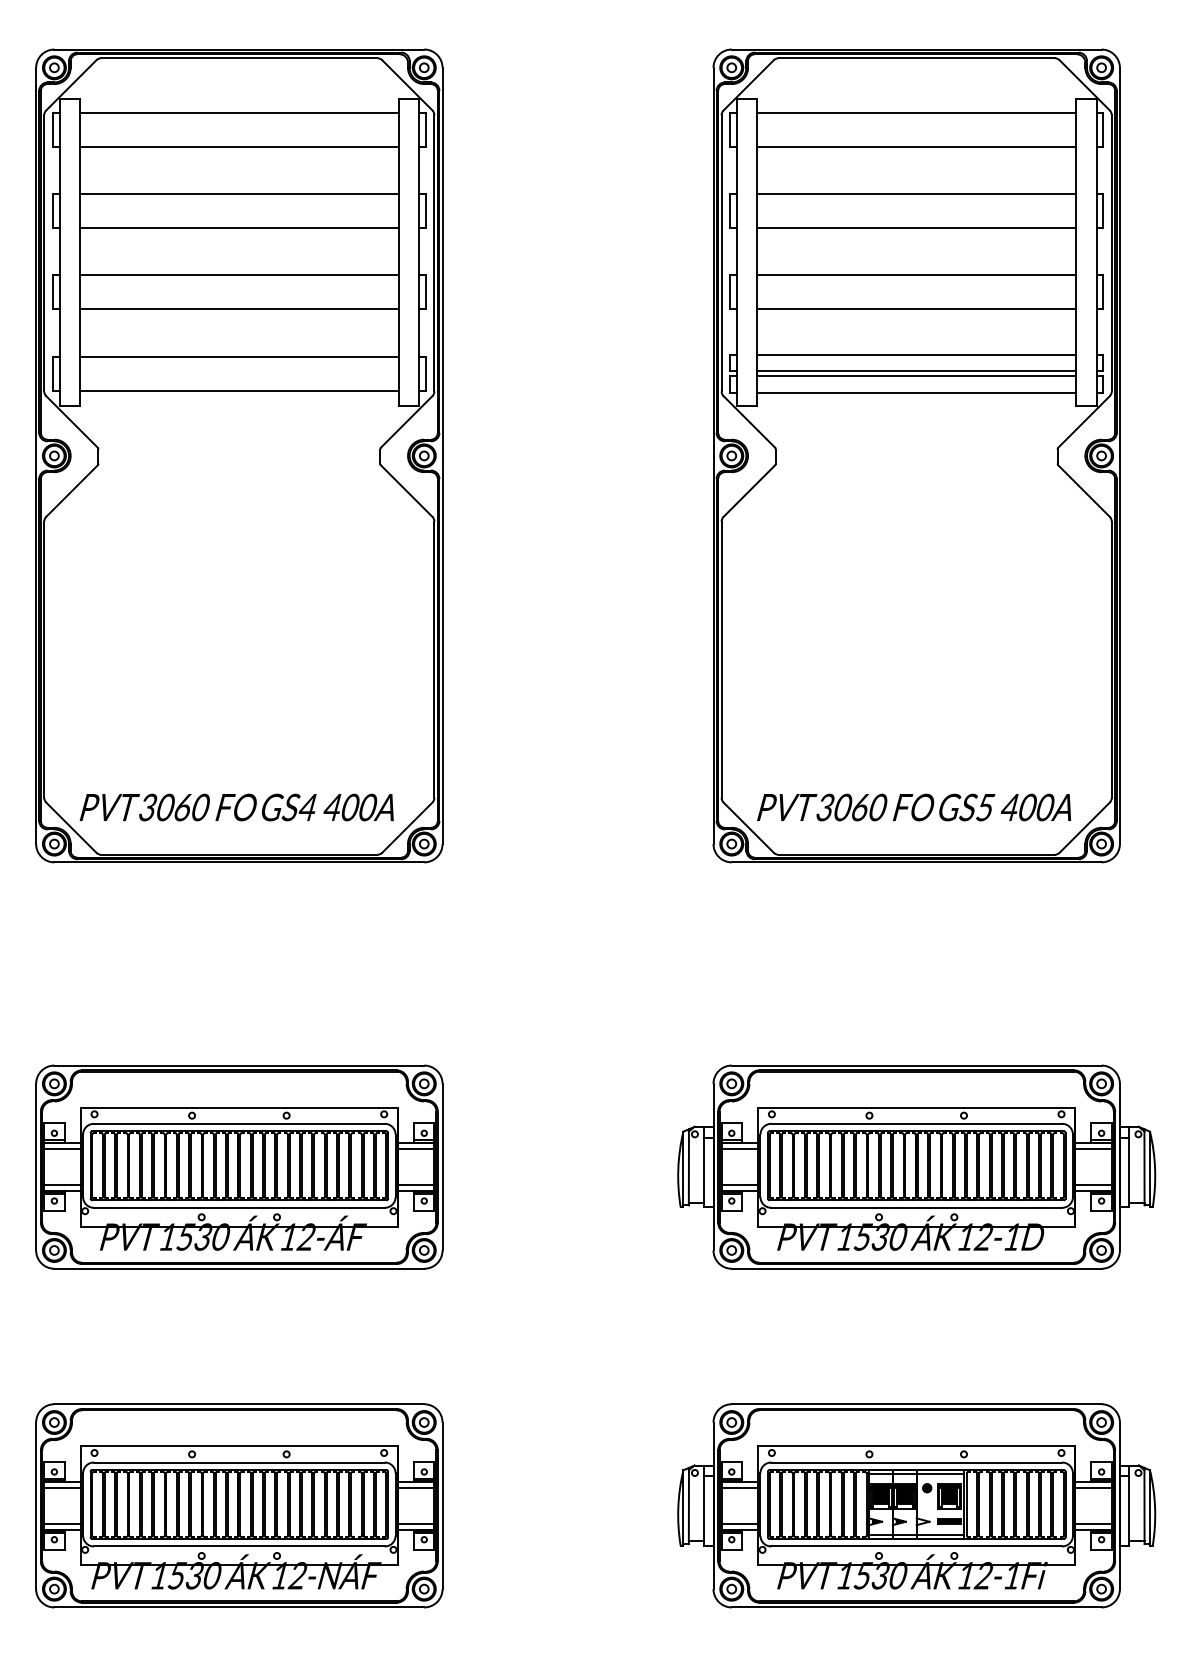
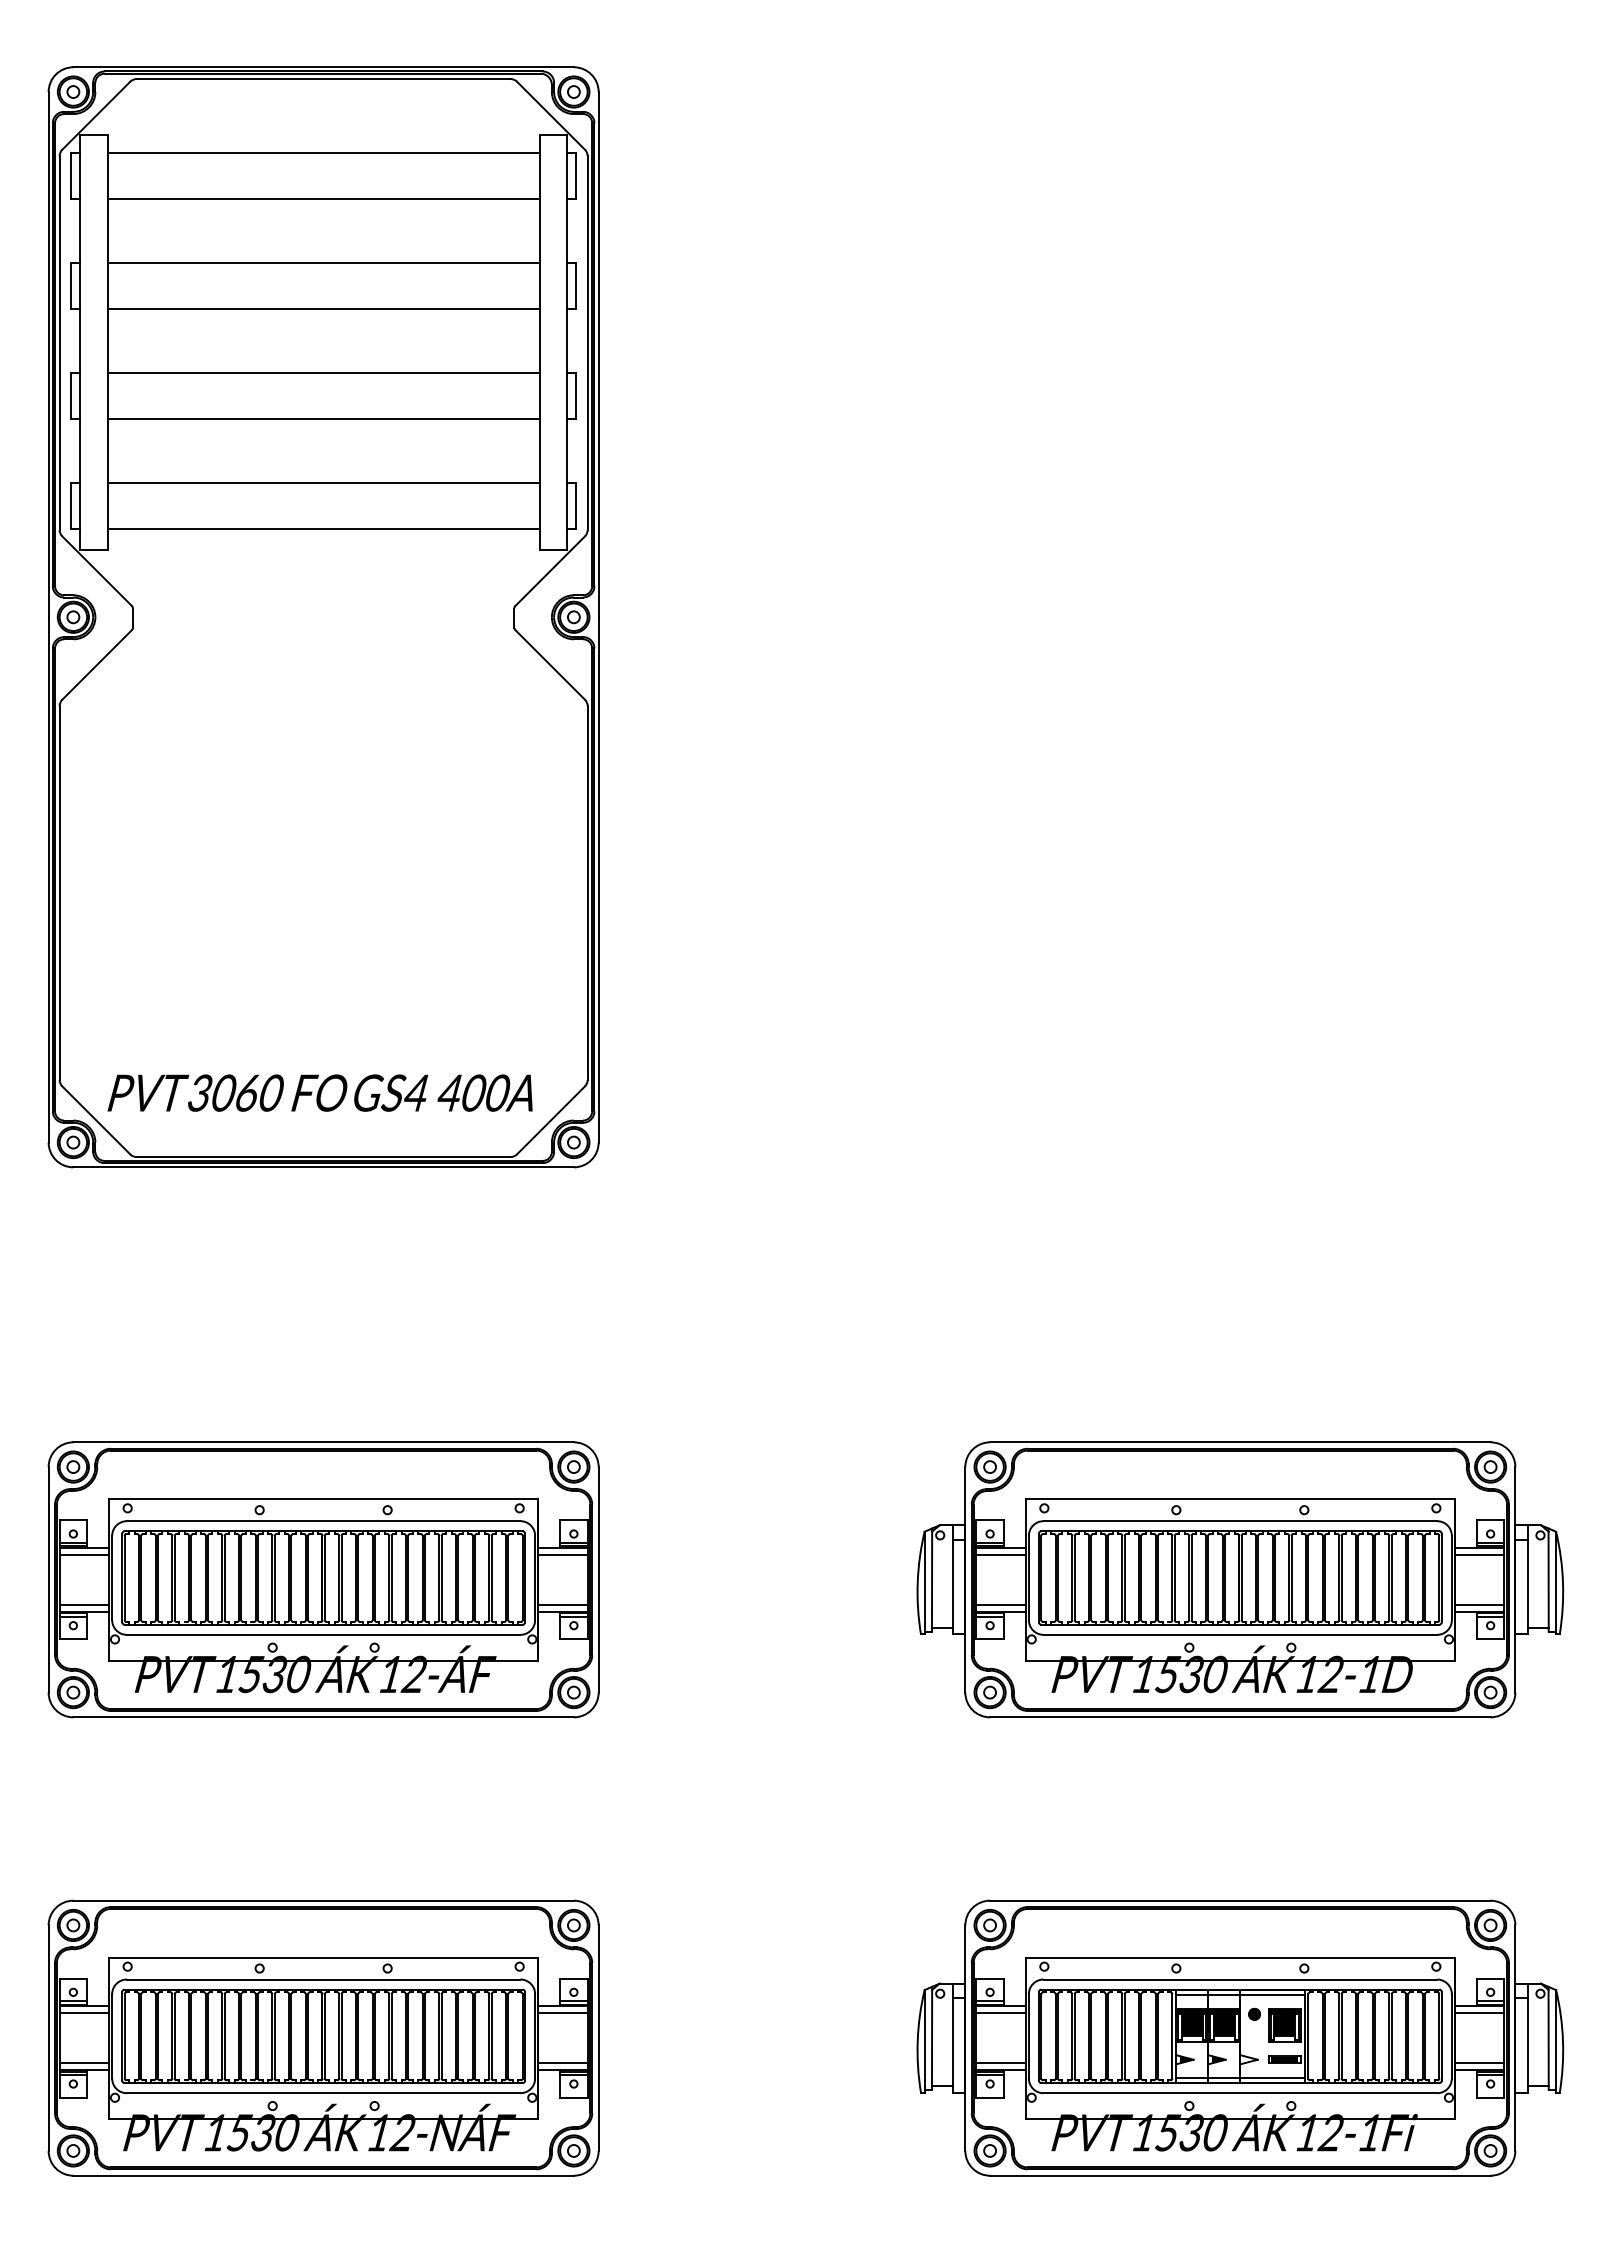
part: (916, 456) -> (1240, 617), removed

